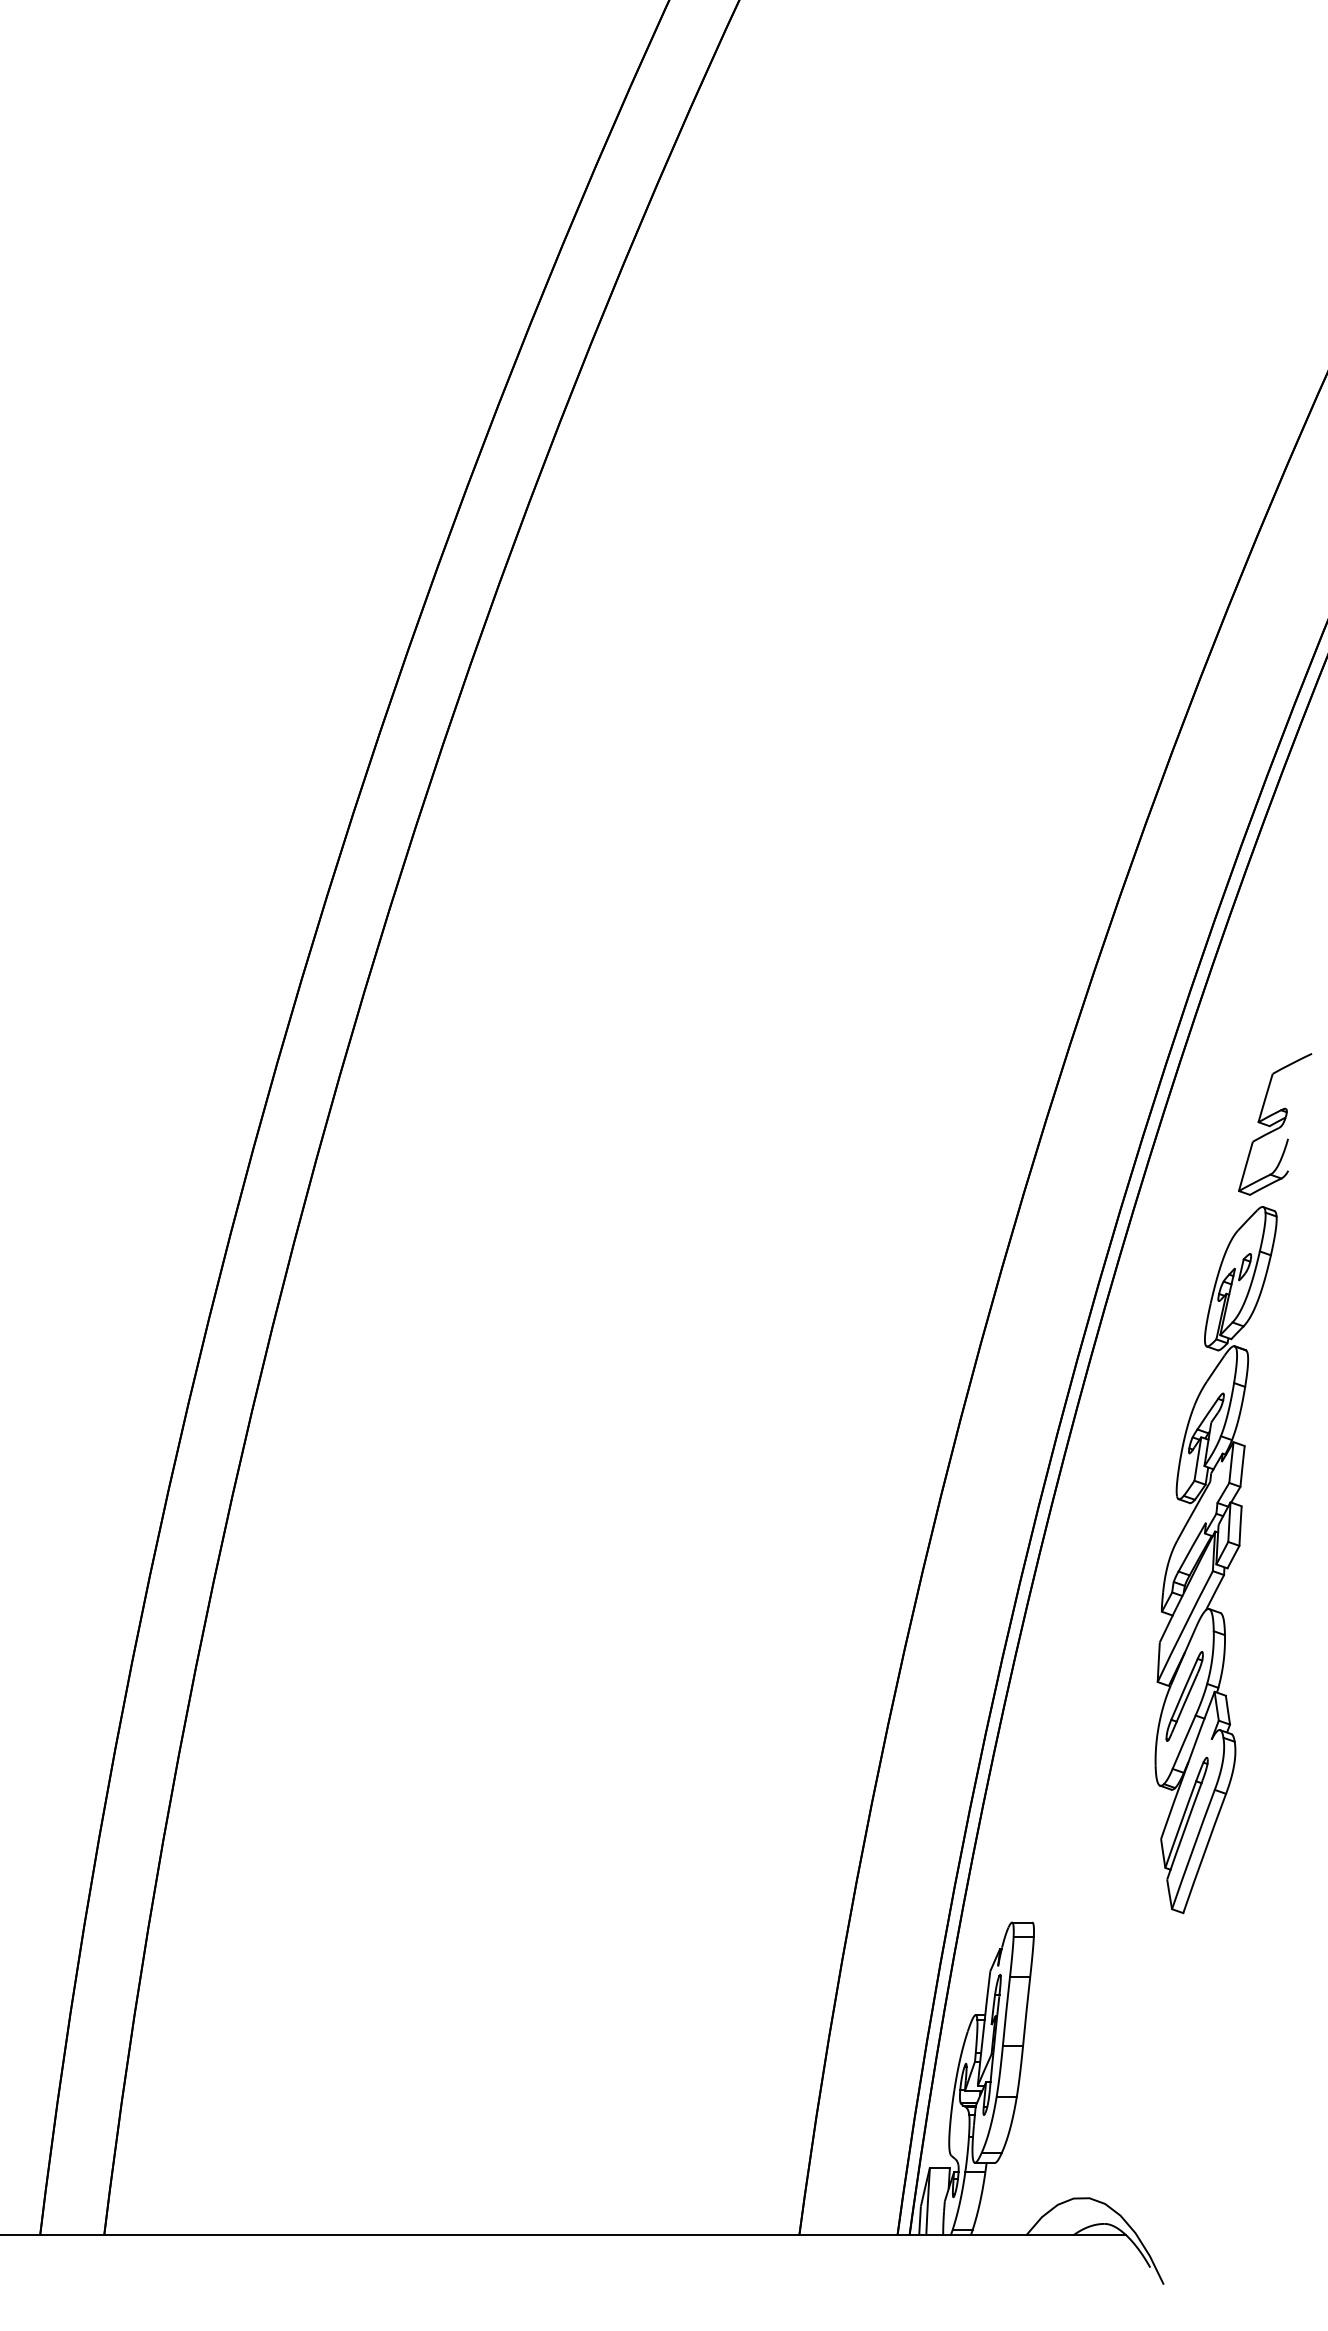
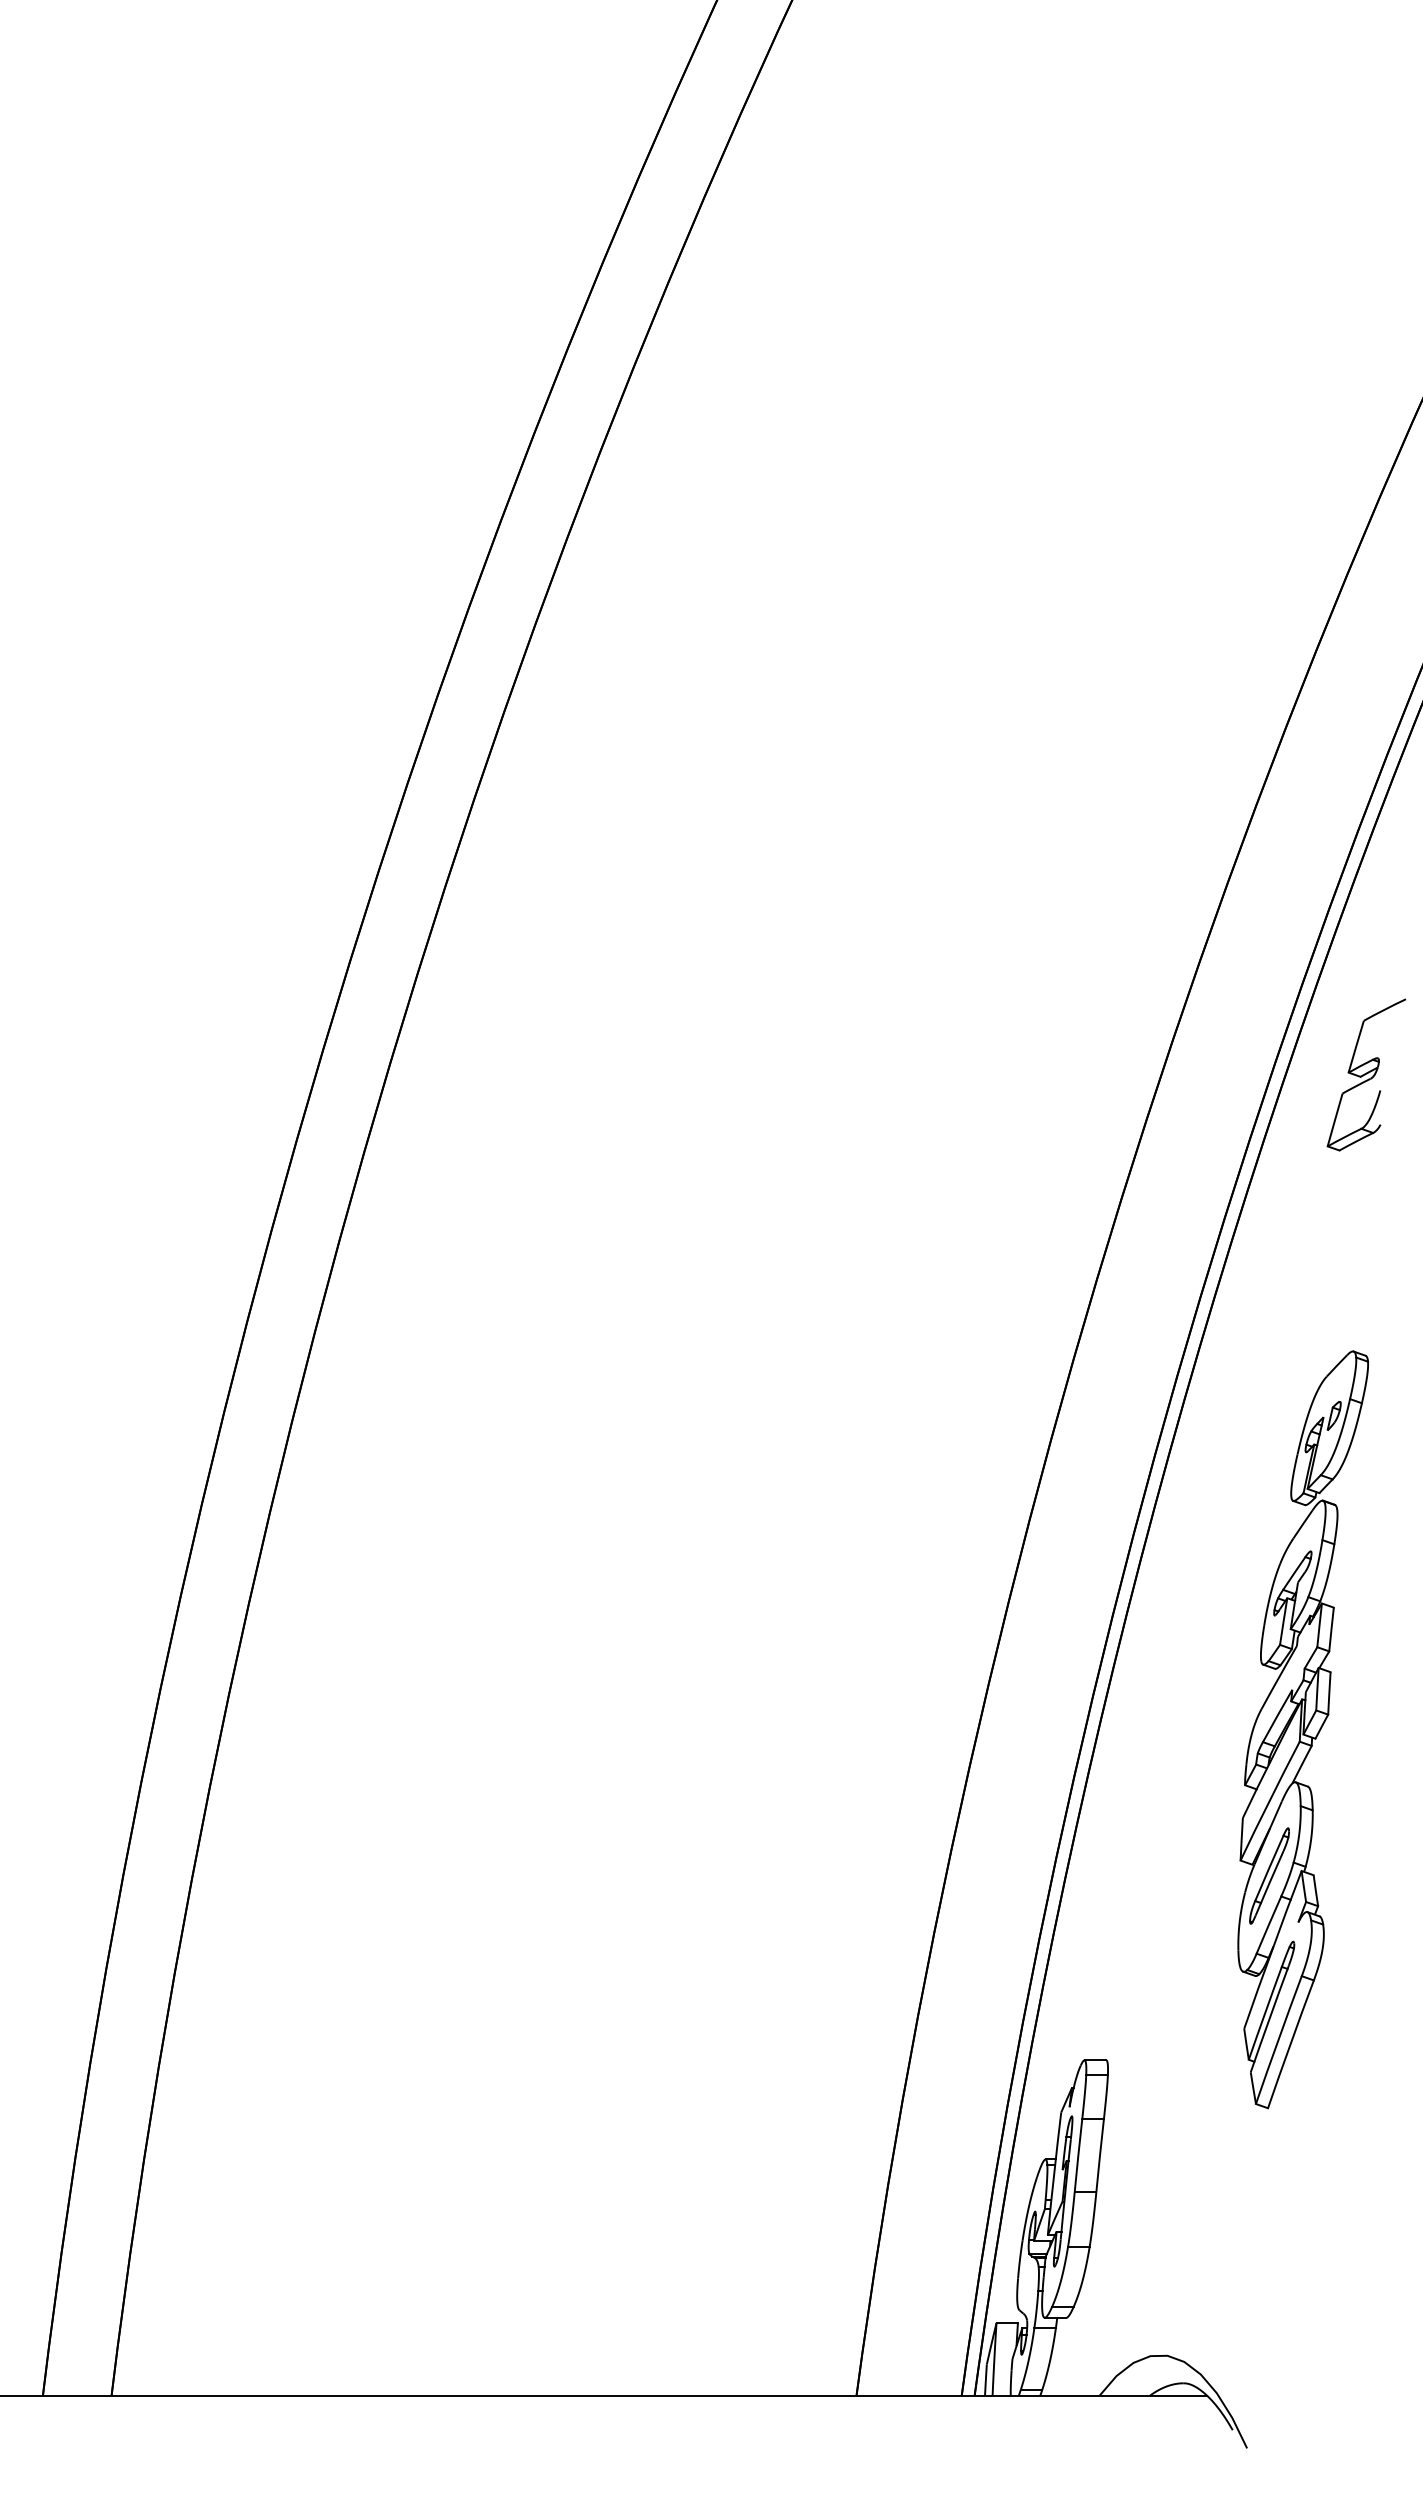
part: (1275, 1123) -> (1366, 1074), moved
part: (1215, 1559) -> (1302, 1729), moved

